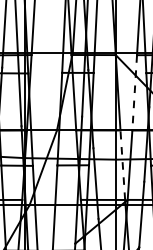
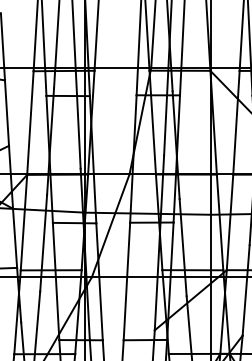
line: (134, 92) -> (236, 122), dashed -> solid
line: (123, 165) -> (220, 222), dashed -> solid

